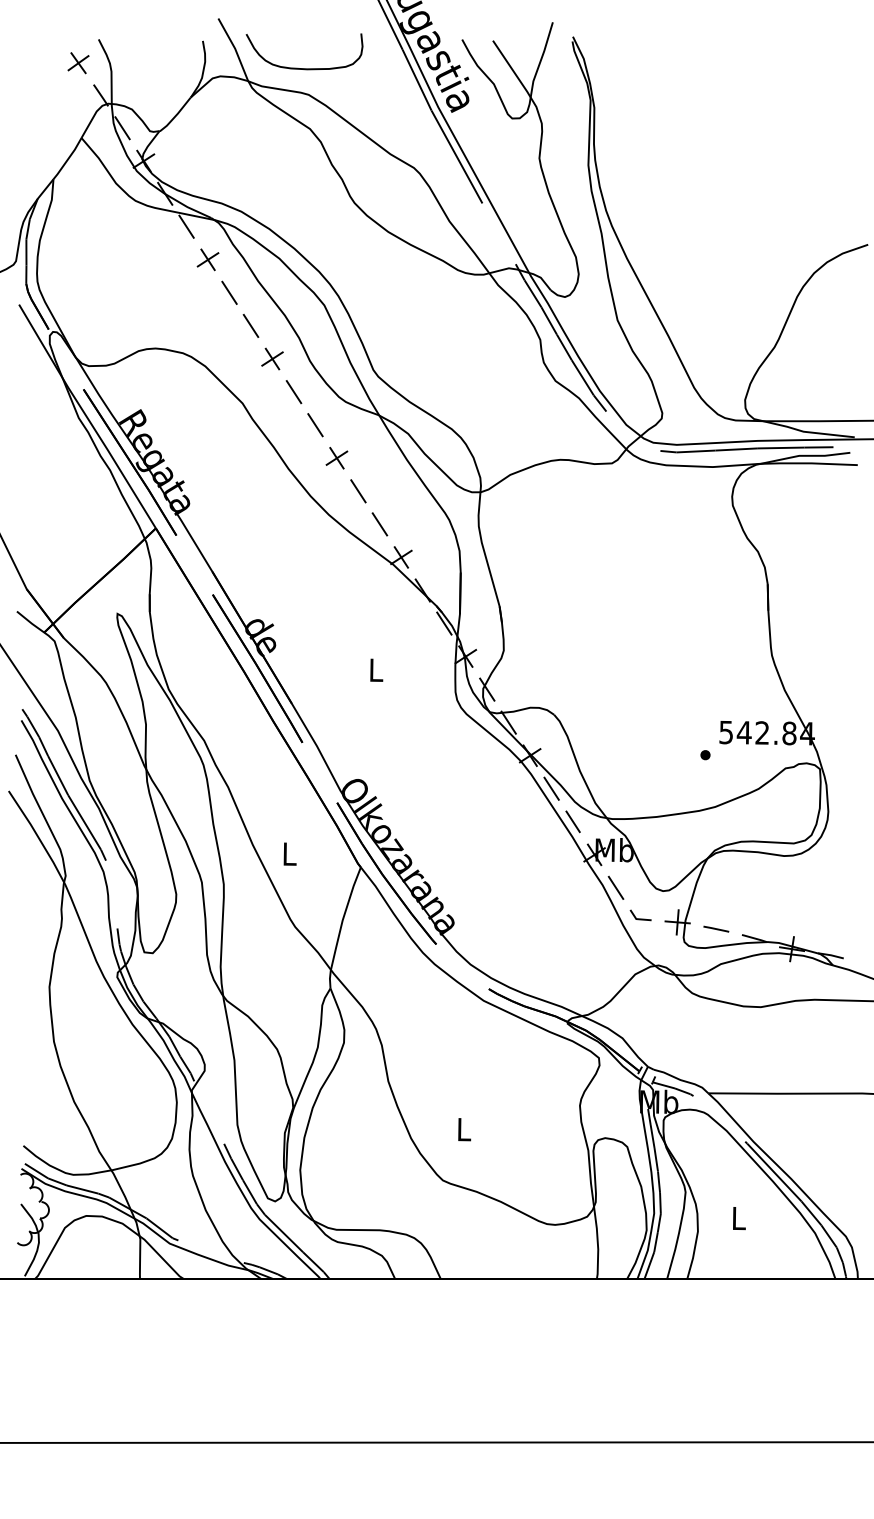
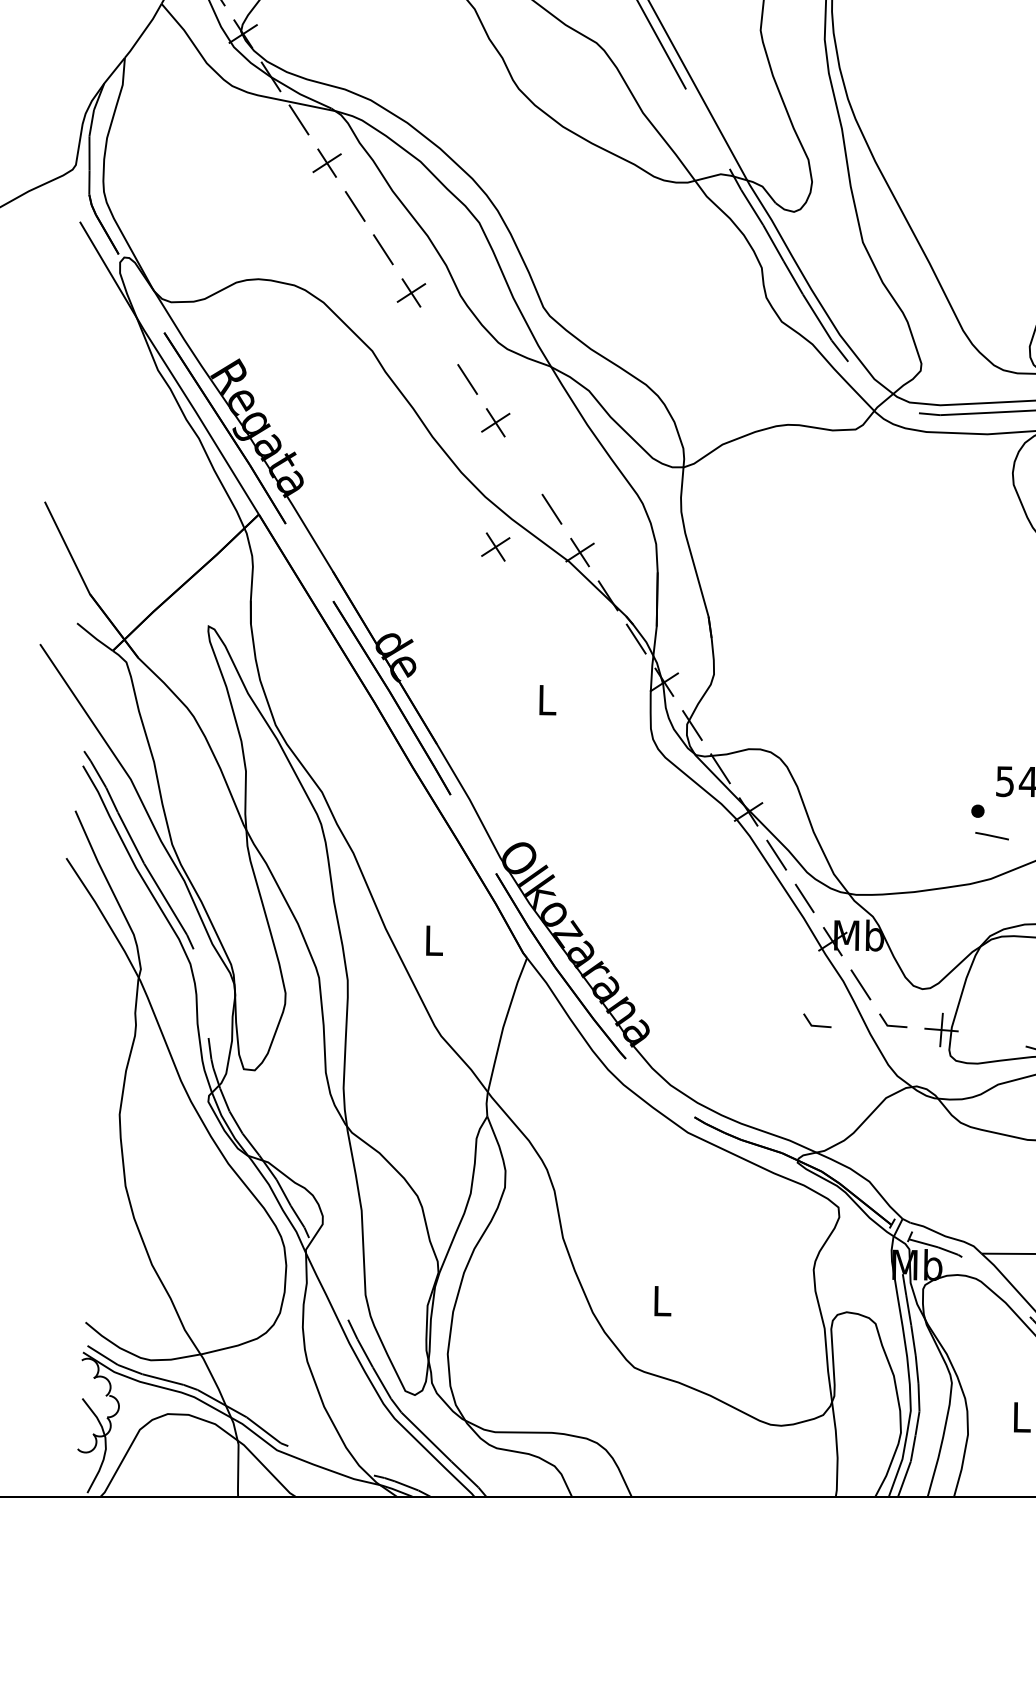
line: (293, 392) -> (438, 336), removed
line: (358, 491) -> (523, 466), removed
part: (336, 553) -> (495, 547), added
line: (582, 918) -> (817, 1024), added
line: (716, 928) -> (992, 835), moved

